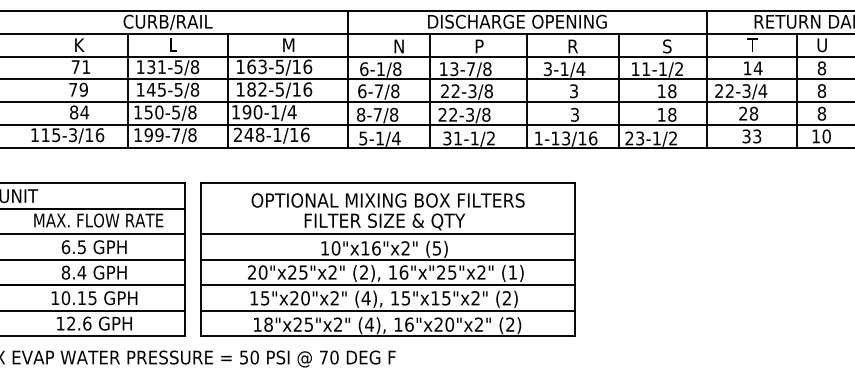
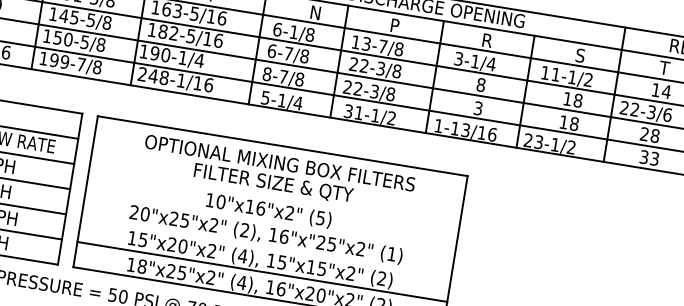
text: (573, 91) -> (480, 85), 3 -> 8
text: (762, 91) -> (667, 115), 22-3/4 -> 22-3/6
line: (387, 234) -> (274, 196), removed
line: (387, 259) -> (270, 221), removed
line: (387, 285) -> (265, 246), removed

